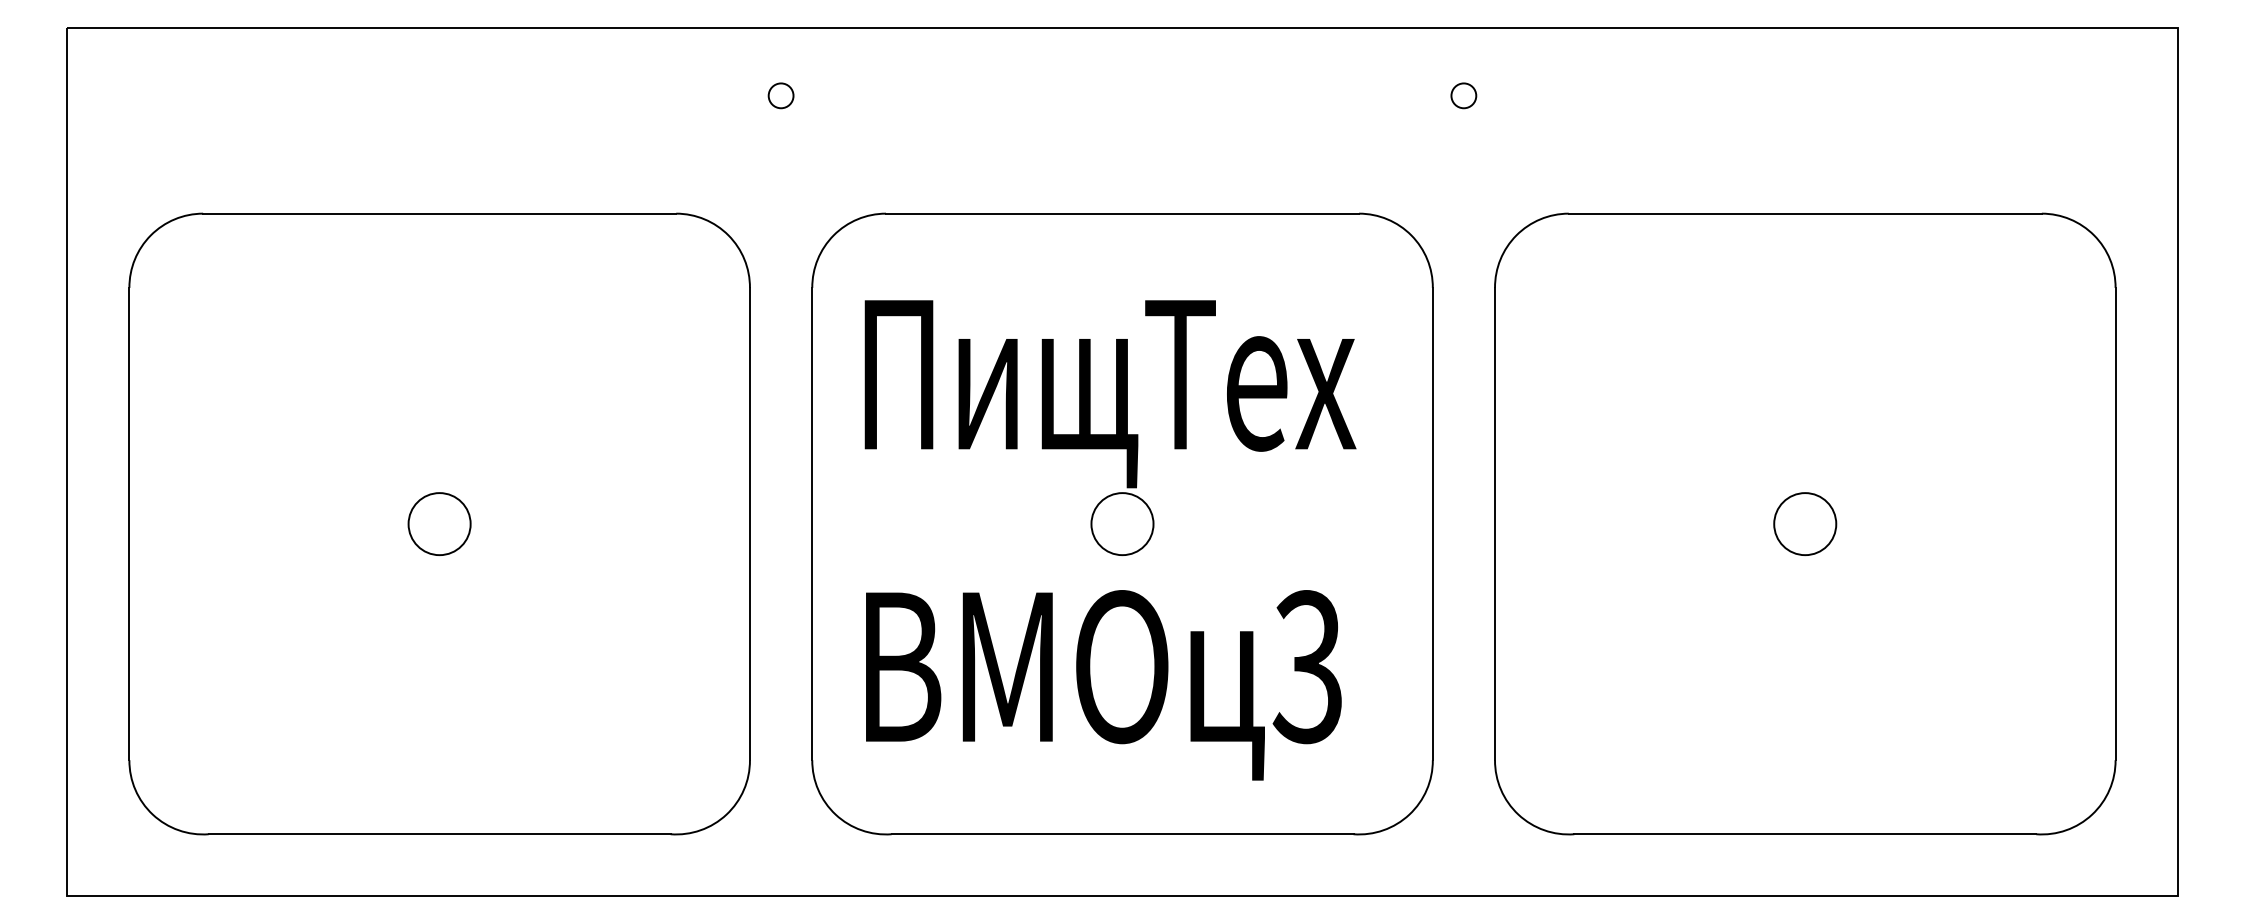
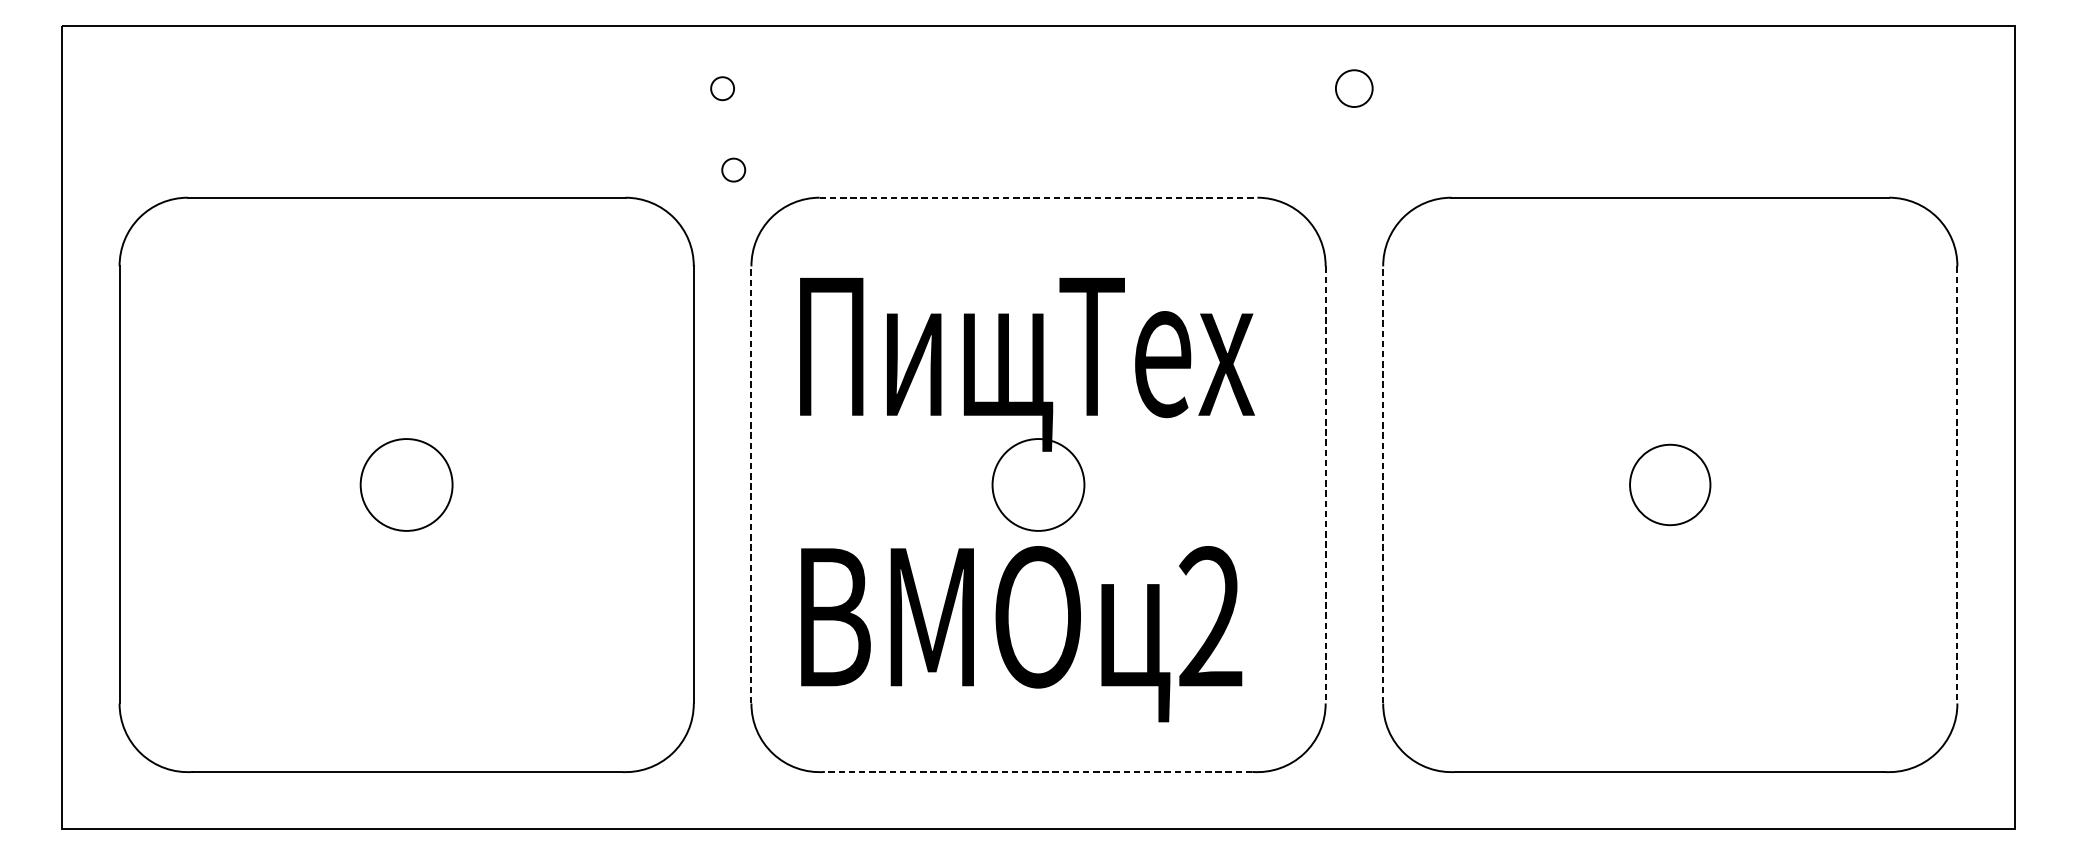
circle: (1463, 95) -> (1354, 88), size x1.6
circle: (792, 183) -> (733, 169), added
line: (1122, 213) -> (1038, 197), solid -> dashed
line: (812, 523) -> (751, 484), solid -> dashed
line: (1494, 523) -> (1382, 484), solid -> dashed
circle: (439, 524) -> (406, 485), size x1.6
circle: (1122, 524) -> (1038, 485), size x1.6
line: (1432, 524) -> (1325, 485), solid -> dashed
circle: (1805, 524) -> (1670, 485), size x1.4
line: (2115, 524) -> (1957, 485), solid -> dashed
text: (1307, 667) -> (1209, 617), 3 -> 2
line: (1122, 834) -> (1038, 772), solid -> dashed

